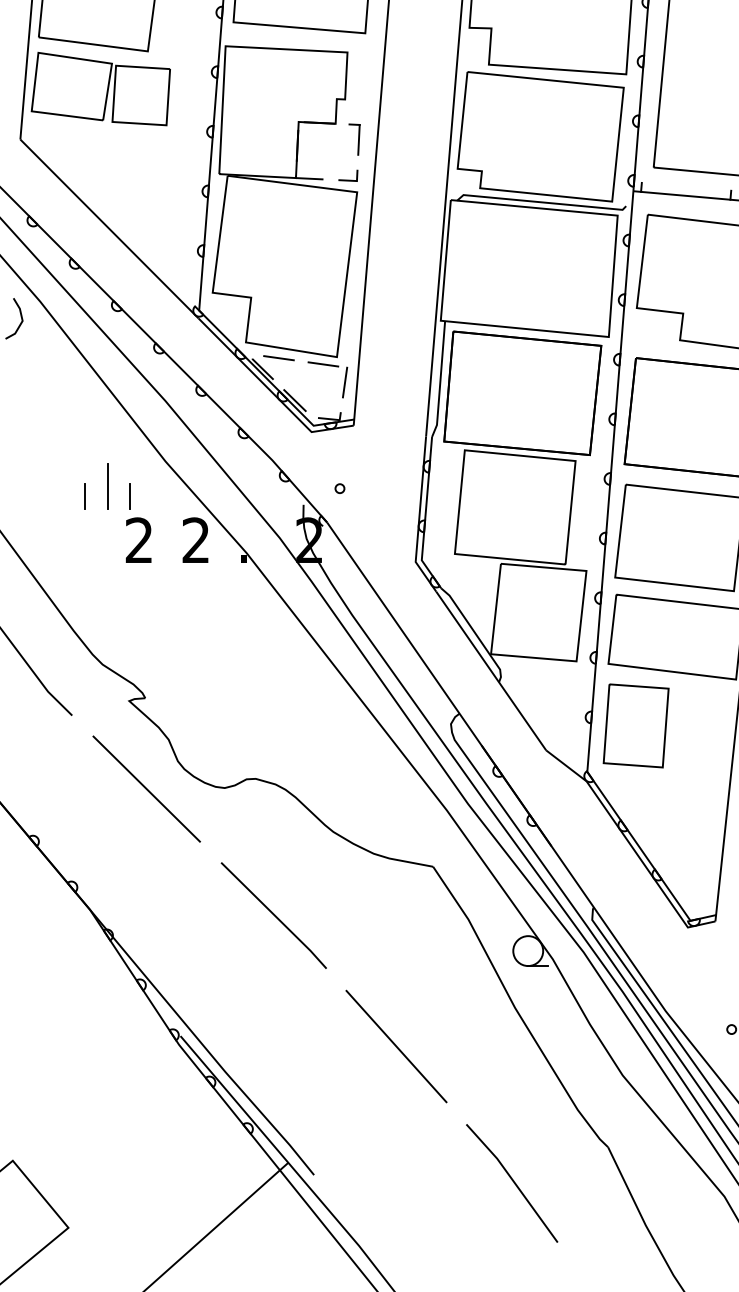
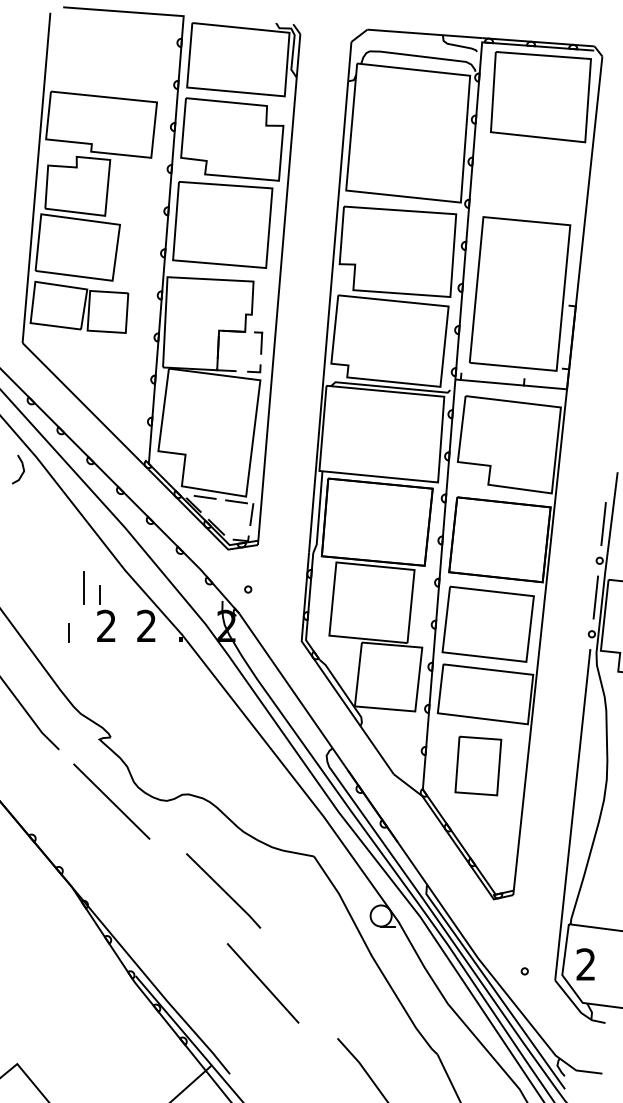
line: (85, 495) -> (68, 632), moved
part: (636, 725) -> (478, 765), moved
line: (273, 914) -> (223, 890), moved
line: (395, 1046) -> (262, 983), moved

